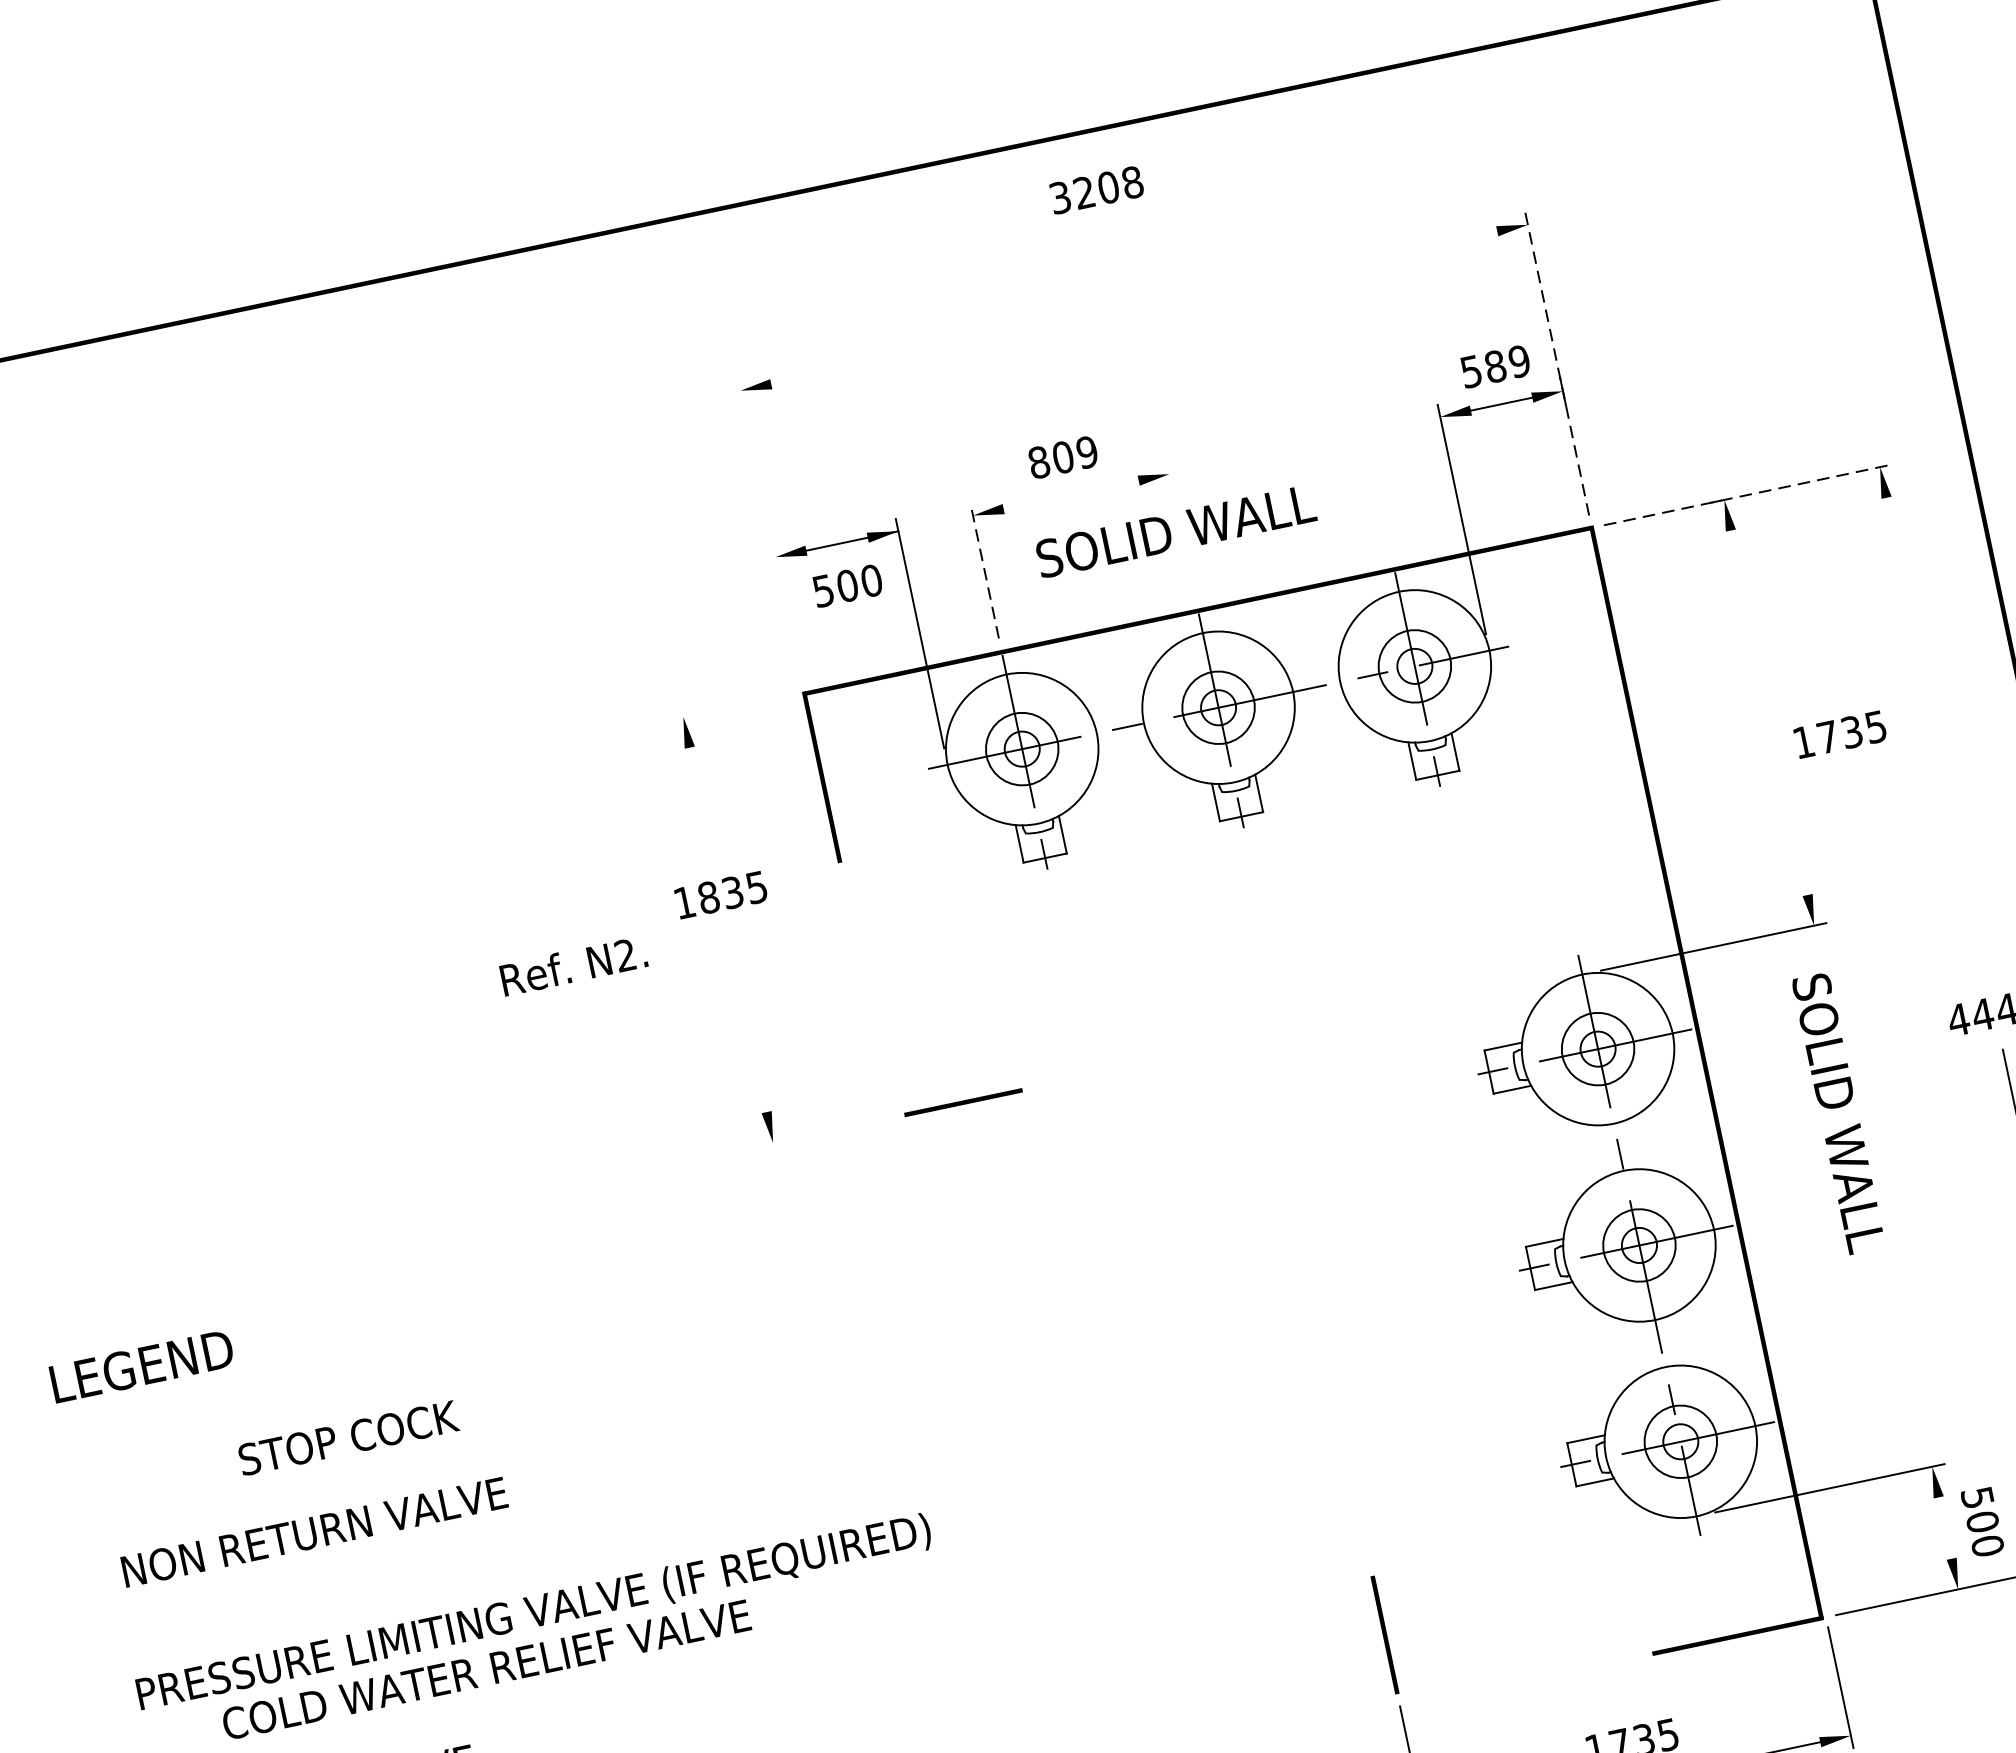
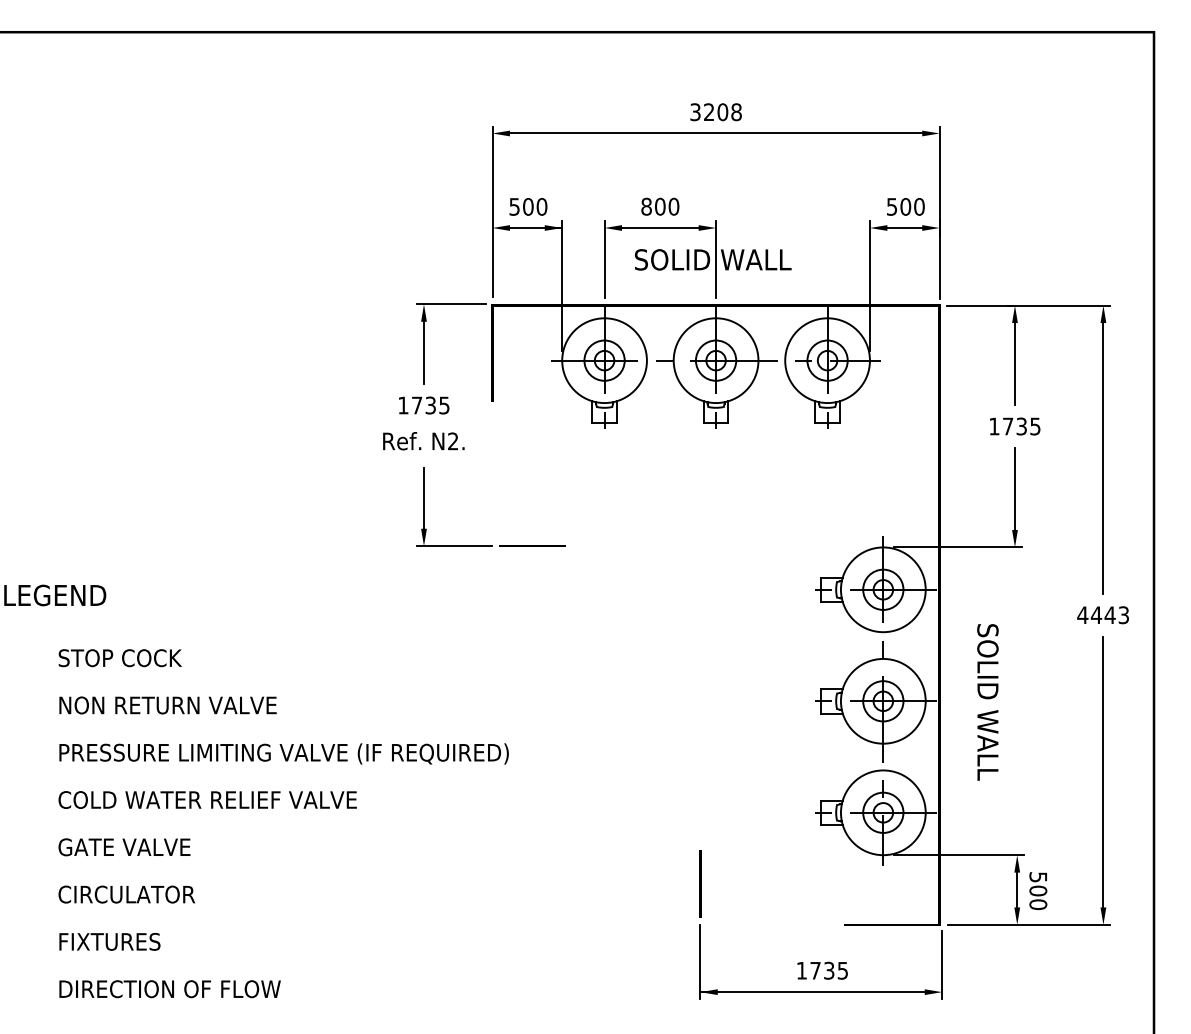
text: (1095, 190) -> (715, 112), moved
line: (1133, 307) -> (715, 133), added
text: (1507, 363) -> (912, 206), 589 -> 500
line: (1556, 363) -> (939, 212), dashed -> solid
text: (1086, 452) -> (673, 206), 809 -> 800
line: (1748, 494) -> (1028, 305), dashed -> solid
line: (1071, 495) -> (660, 228), added
line: (769, 528) -> (492, 211), added
line: (1181, 529) -> (716, 259), added
line: (984, 569) -> (604, 258), dashed -> solid
text: (847, 585) -> (528, 206), moved
line: (1745, 603) -> (1014, 364), added
line: (731, 707) -> (451, 304), added
text: (1840, 734) -> (1015, 426), moved
line: (1936, 736) -> (1103, 458), added
line: (700, 801) -> (423, 352), added
line: (1791, 822) -> (1014, 488), added
text: (707, 897) -> (416, 405), 1835 -> 1735
text: (573, 966) -> (423, 441), moved
line: (755, 1064) -> (423, 501), added
text: (1838, 1113) -> (987, 702), moved
line: (826, 1132) -> (454, 546), added
text: (347, 1439) -> (119, 658), moved
line: (1945, 1527) -> (1017, 889), added
text: (313, 1532) -> (167, 705), moved
text: (532, 1613) -> (283, 753), moved

